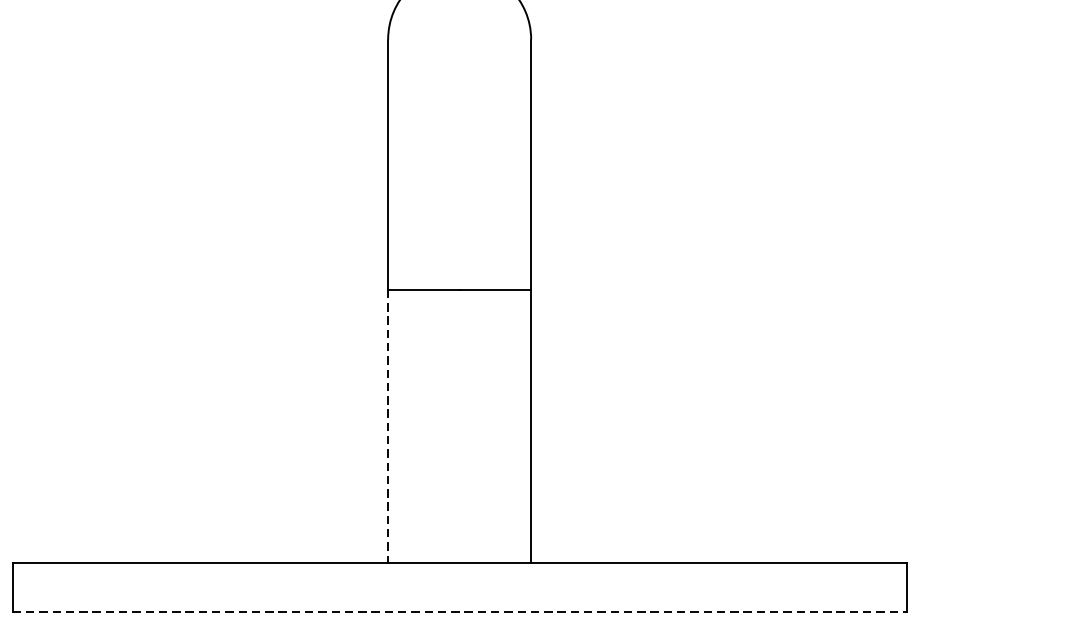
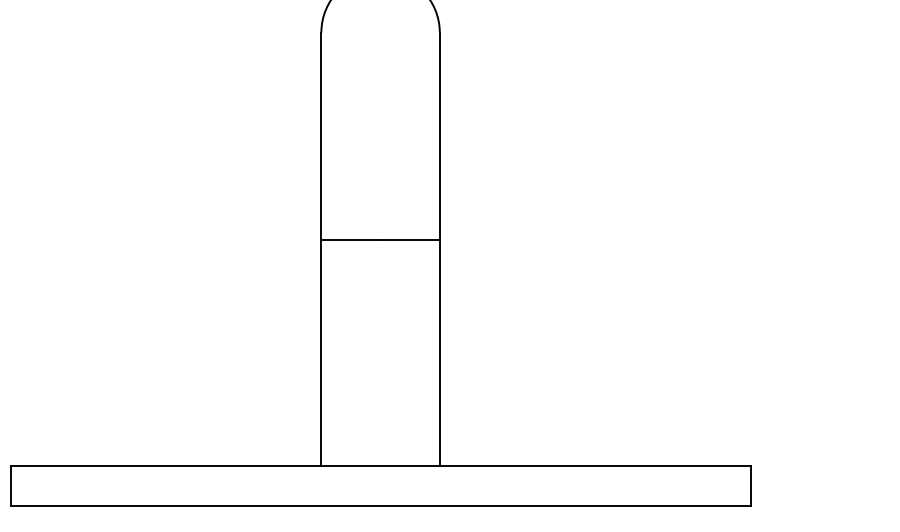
line: (388, 427) -> (321, 353), dashed -> solid
line: (460, 611) -> (381, 506), dashed -> solid

